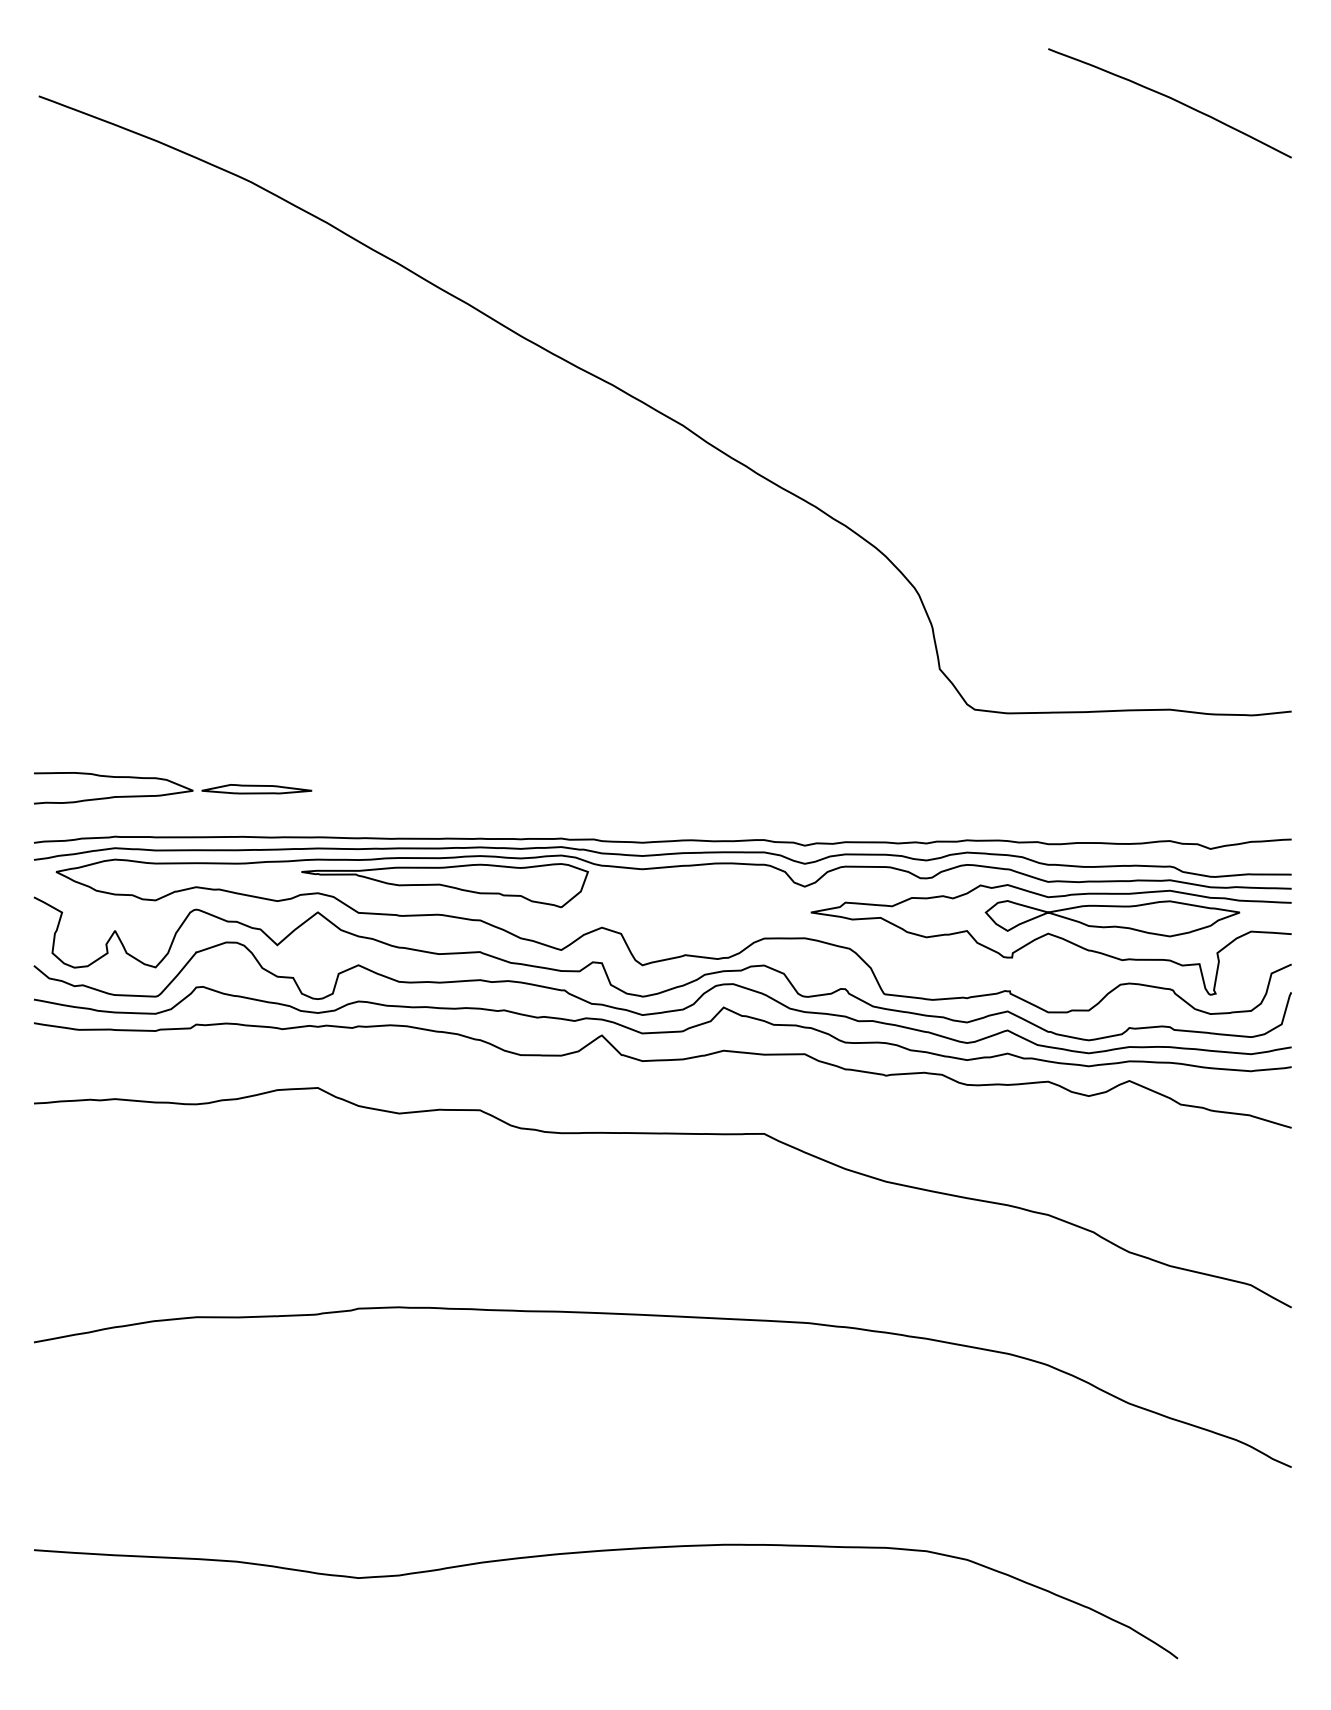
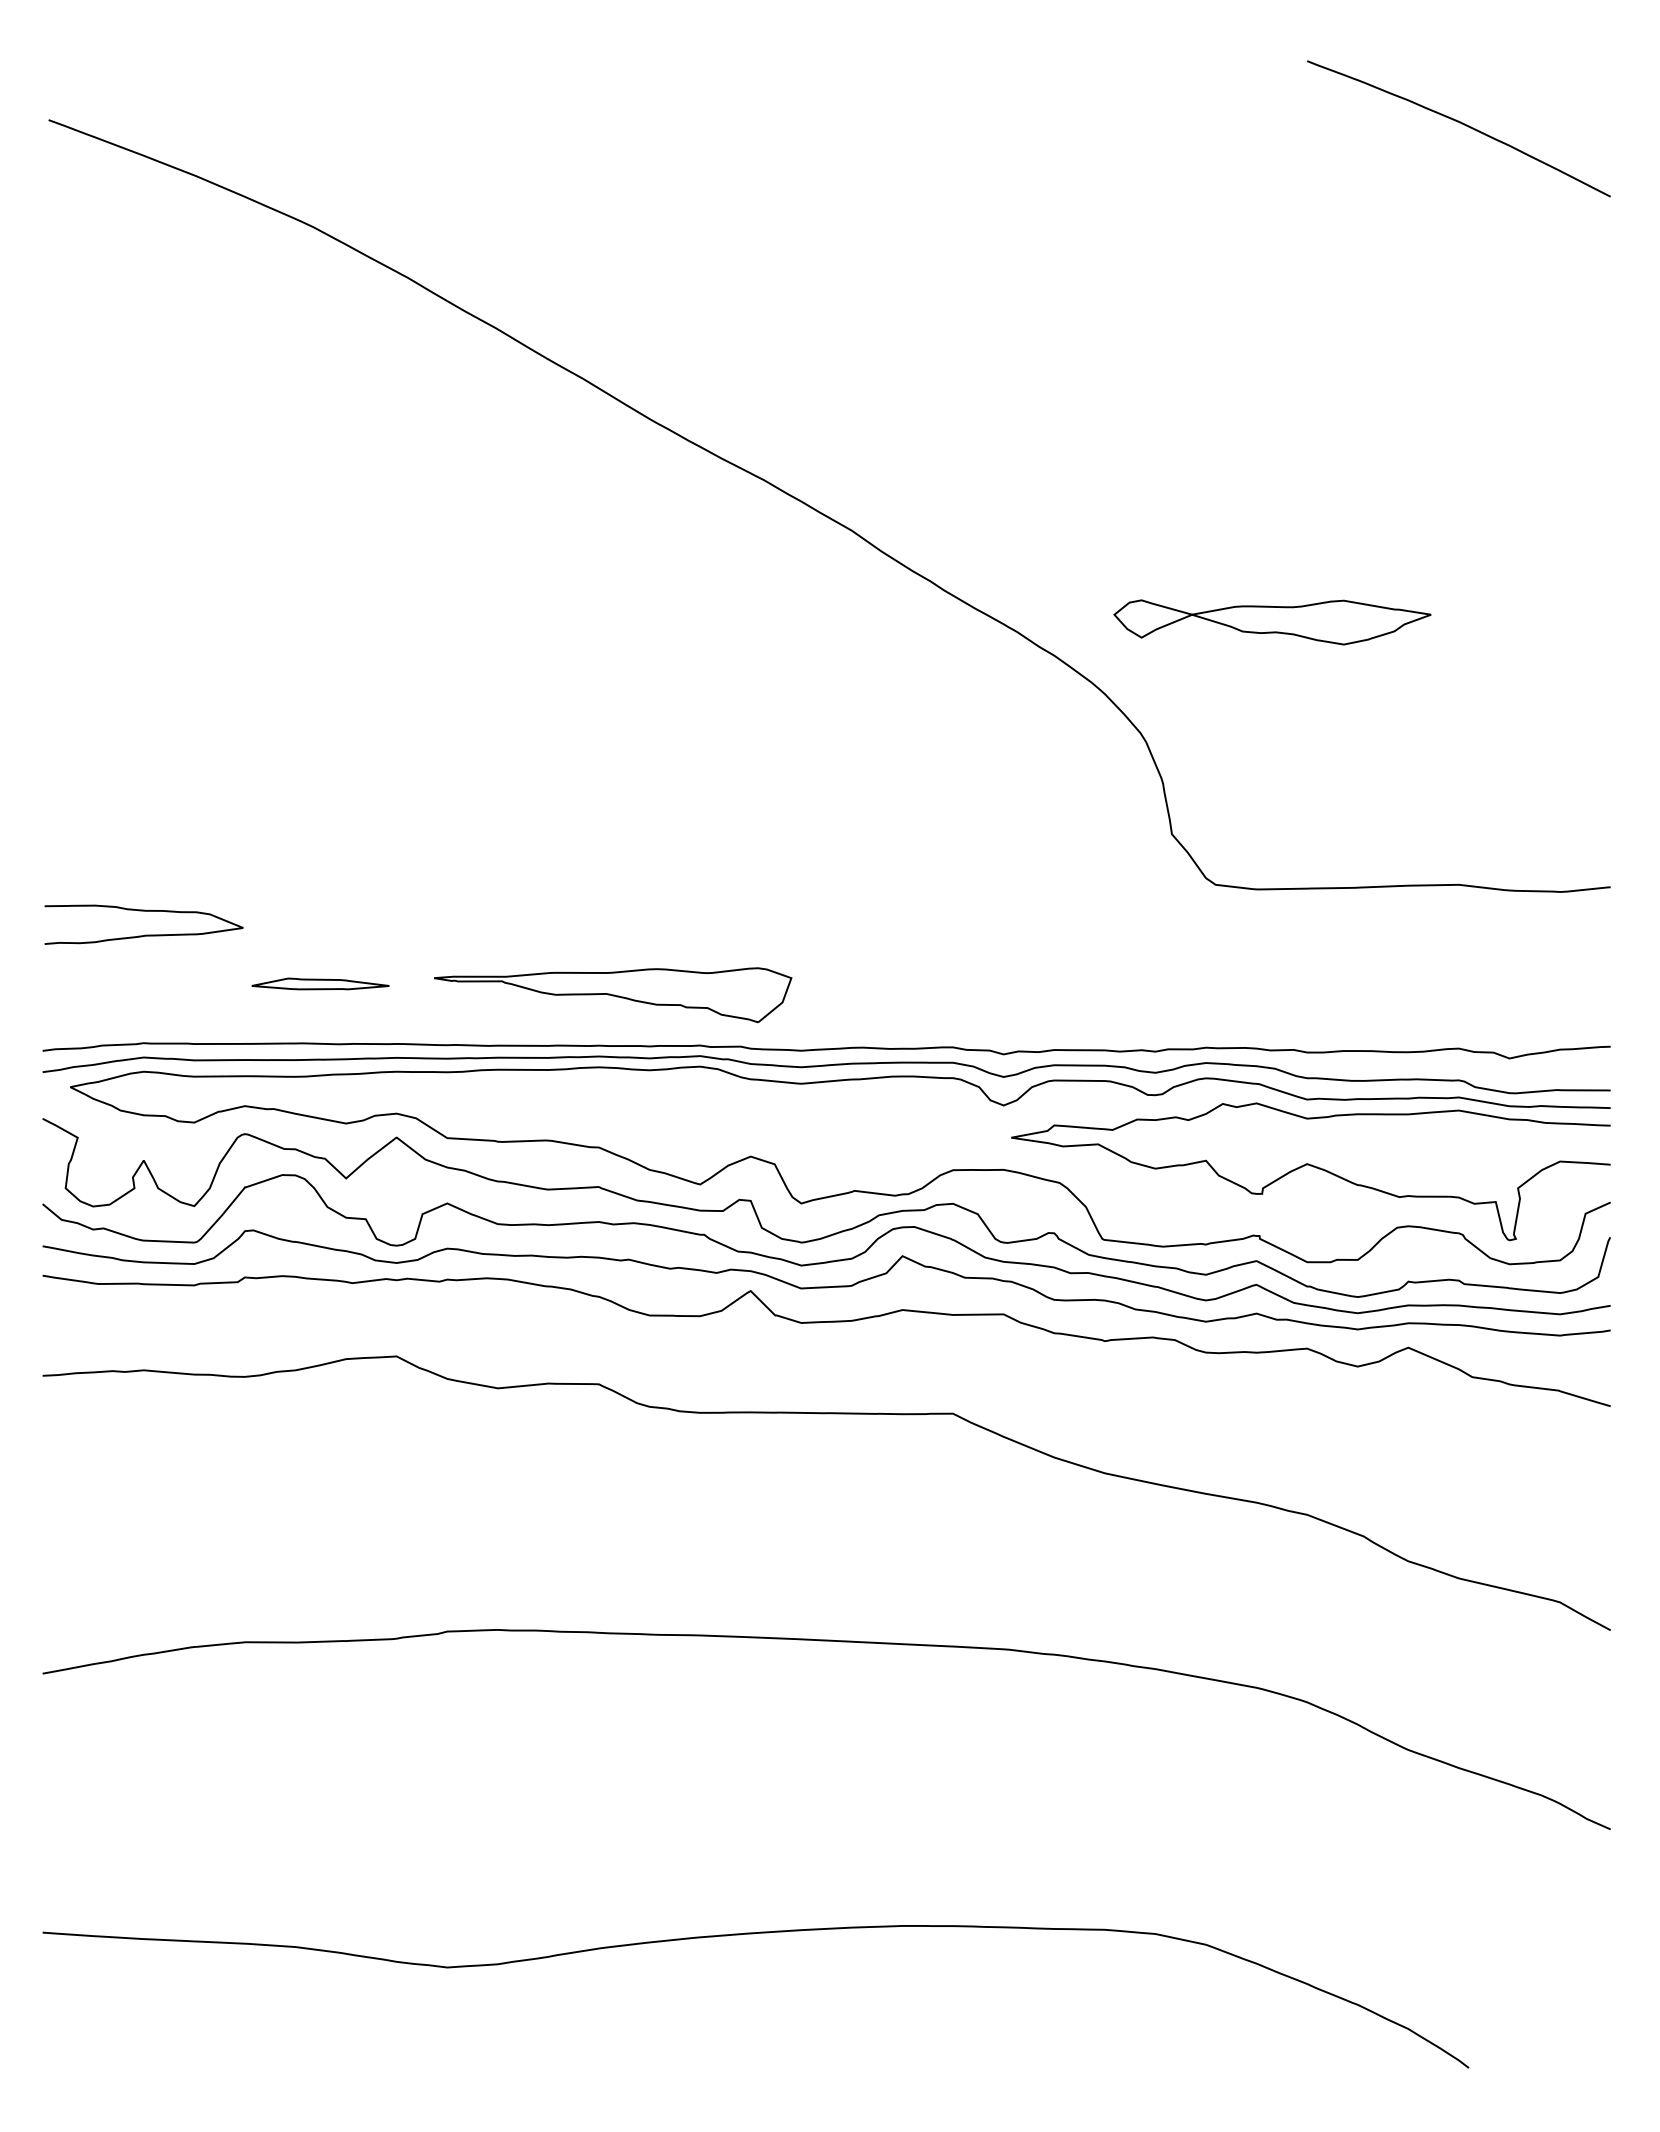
curve: (114, 796) -> (145, 934), moved
part: (445, 885) -> (613, 995), moved
part: (1112, 918) -> (1272, 622), moved

